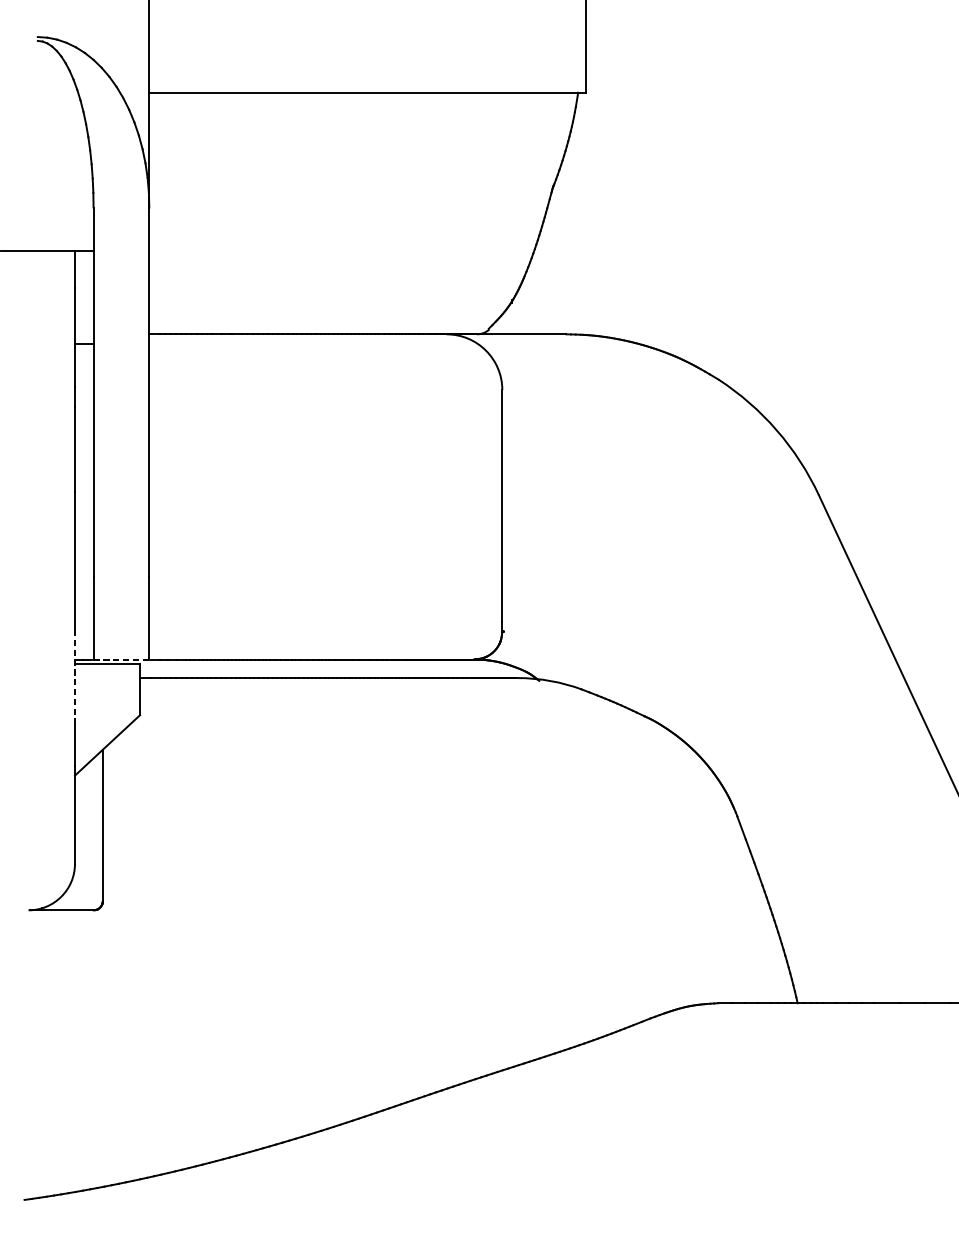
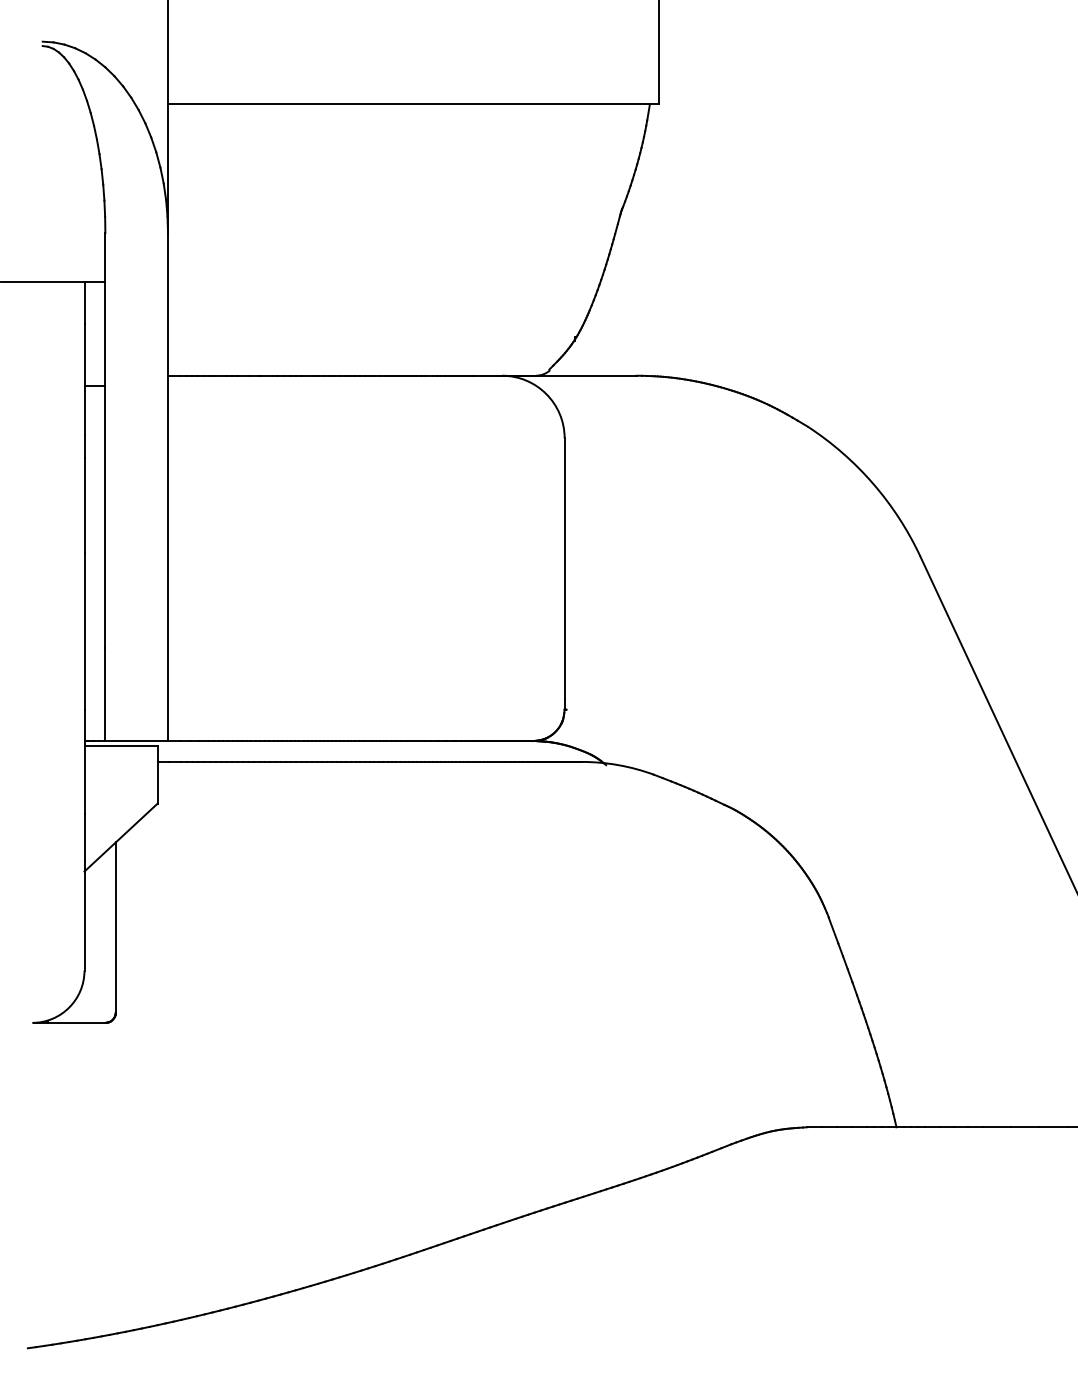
line: (122, 659) -> (137, 741), dashed -> solid
line: (74, 677) -> (84, 761), dashed -> solid

